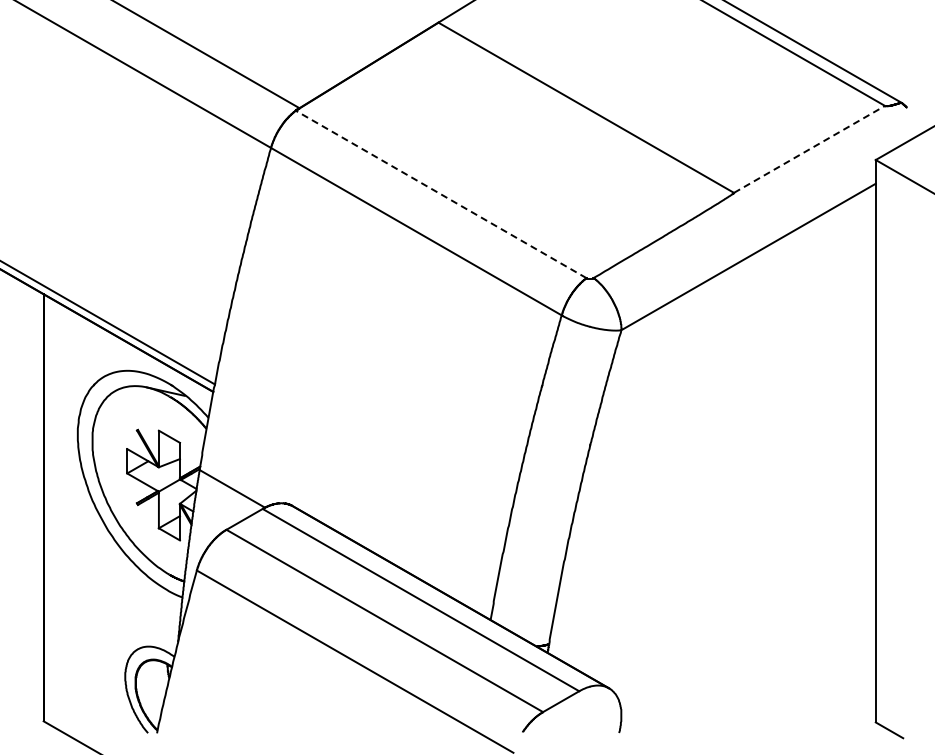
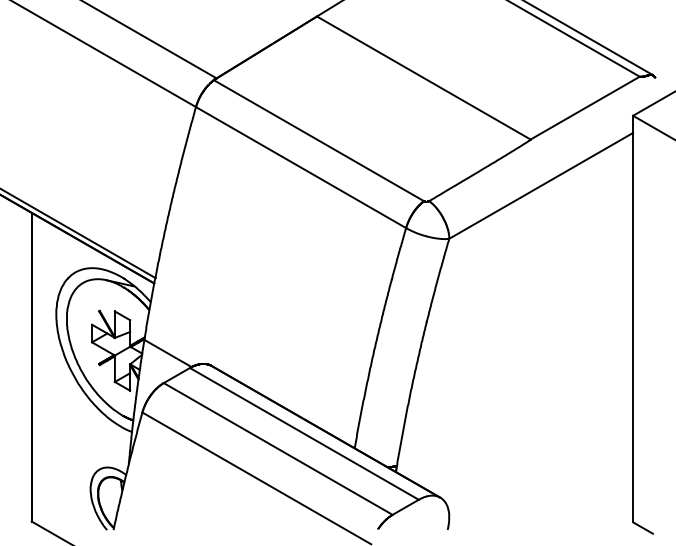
line: (809, 149) -> (585, 108), dashed -> solid
line: (441, 194) -> (319, 140), dashed -> solid

